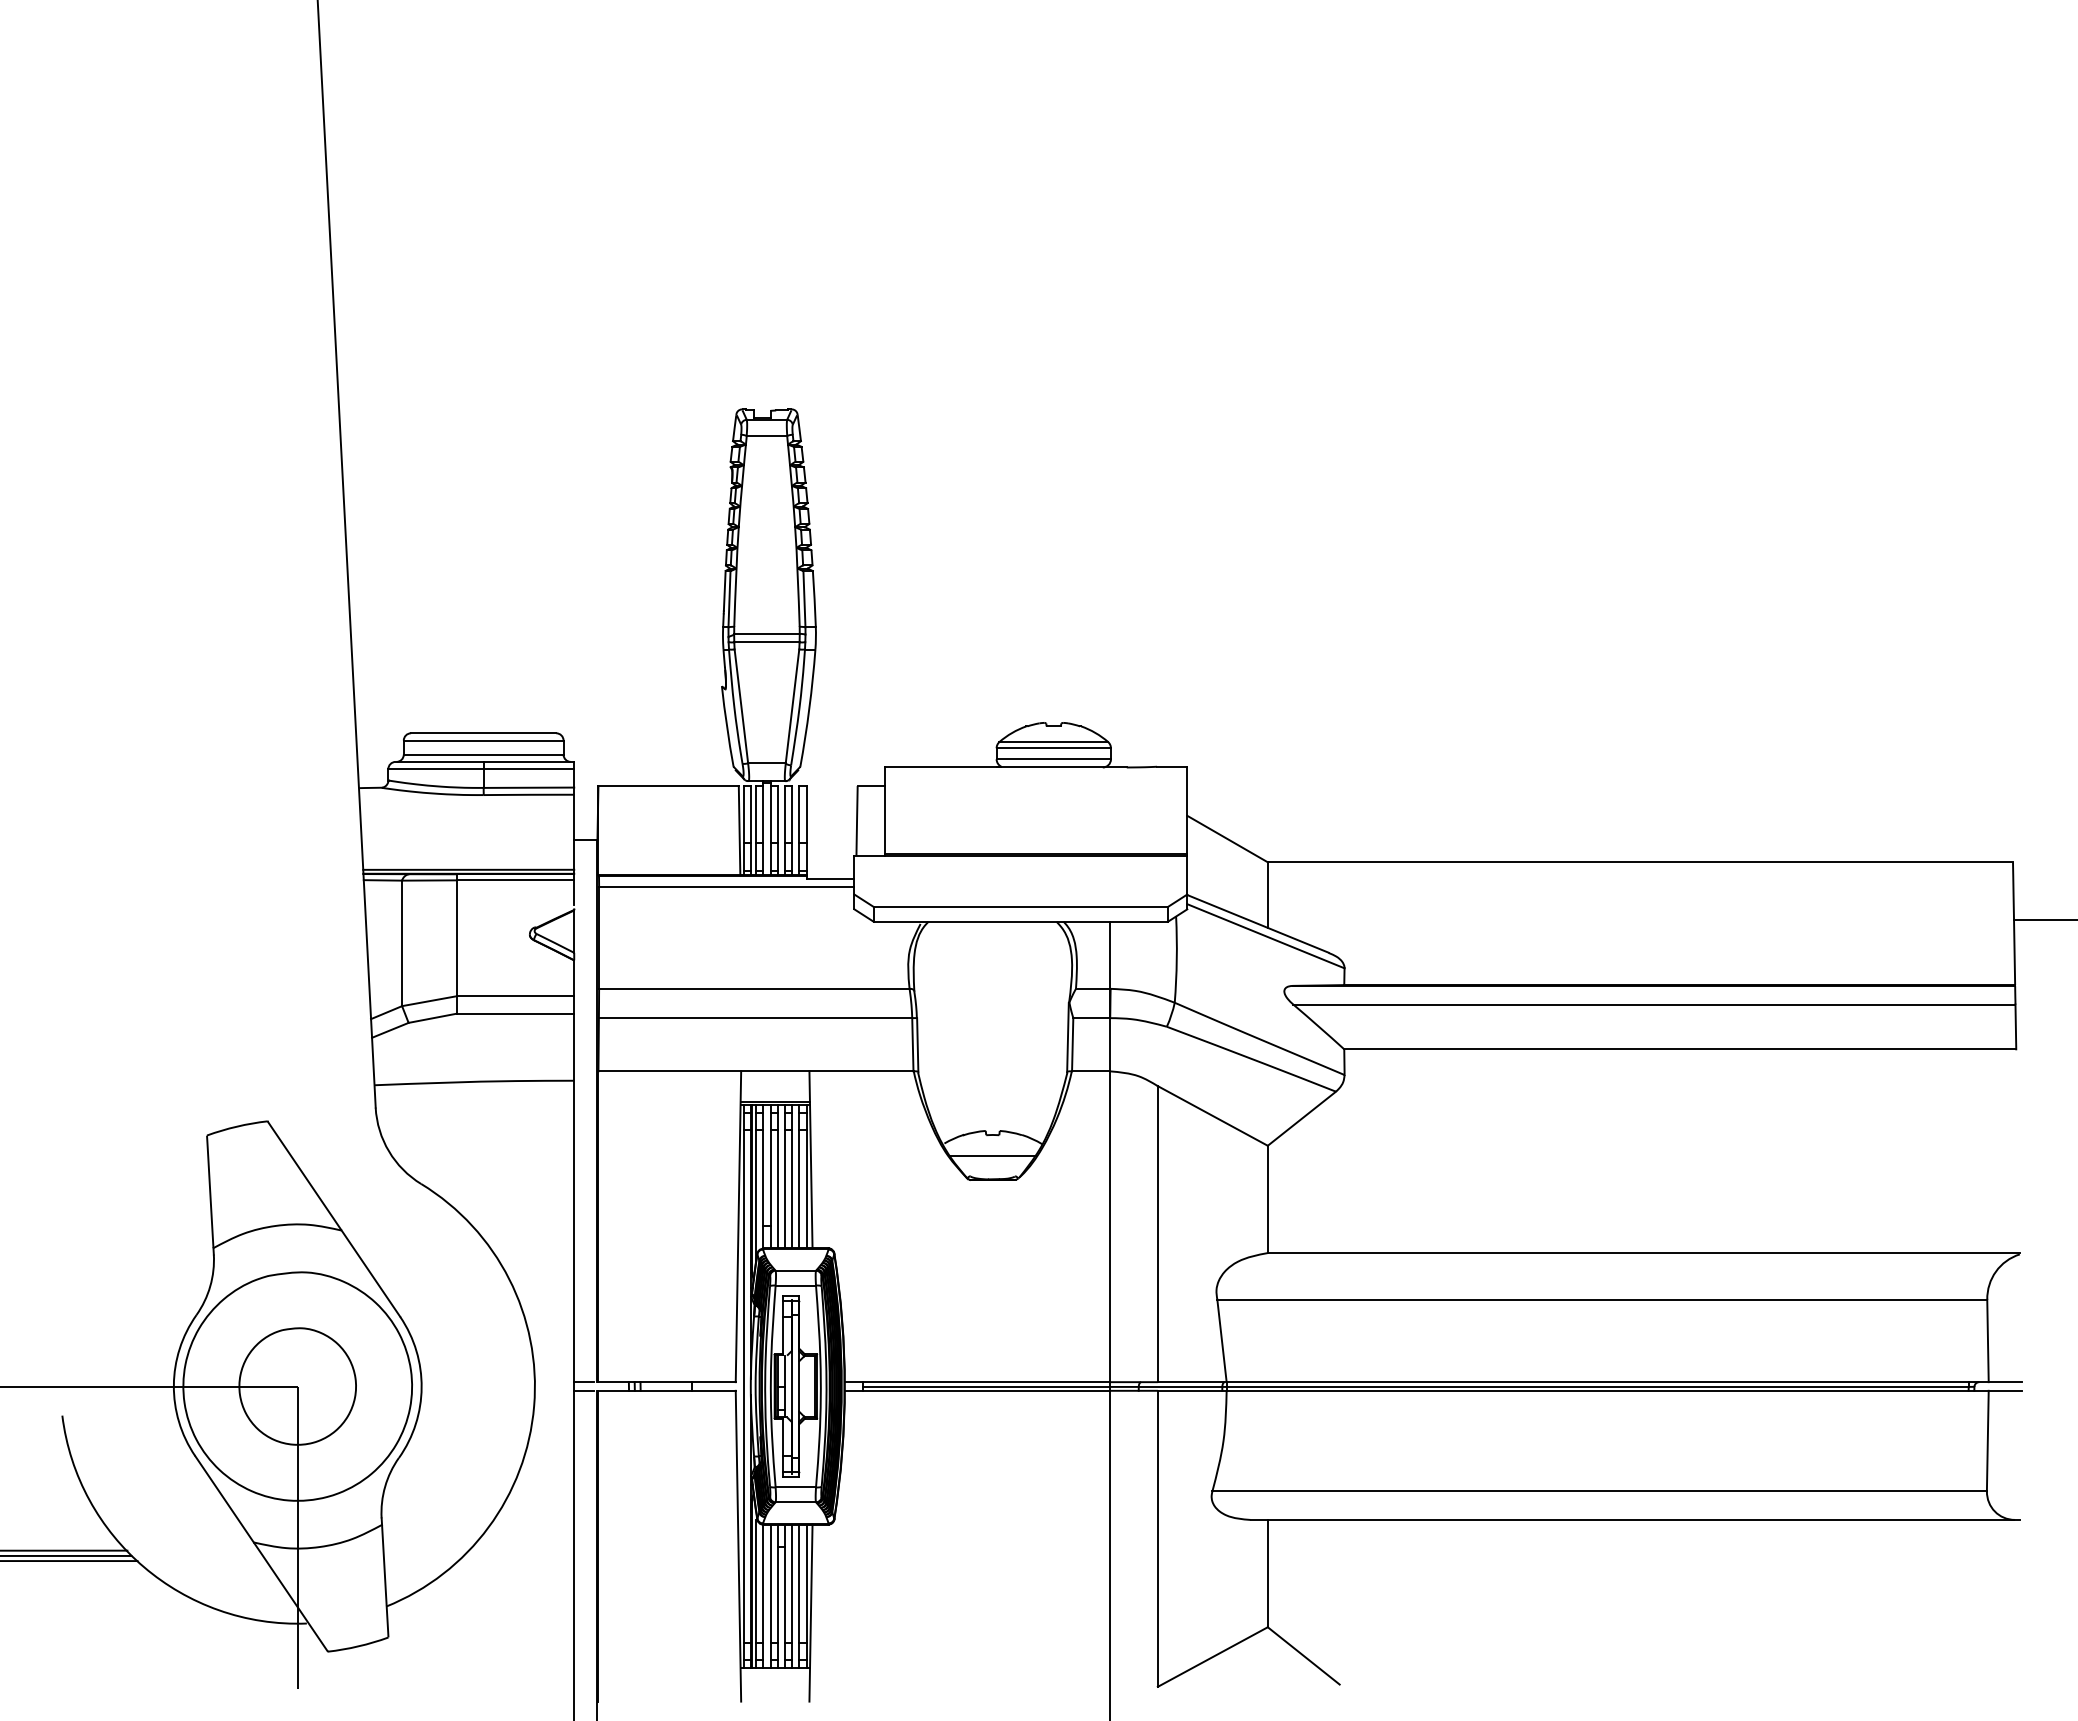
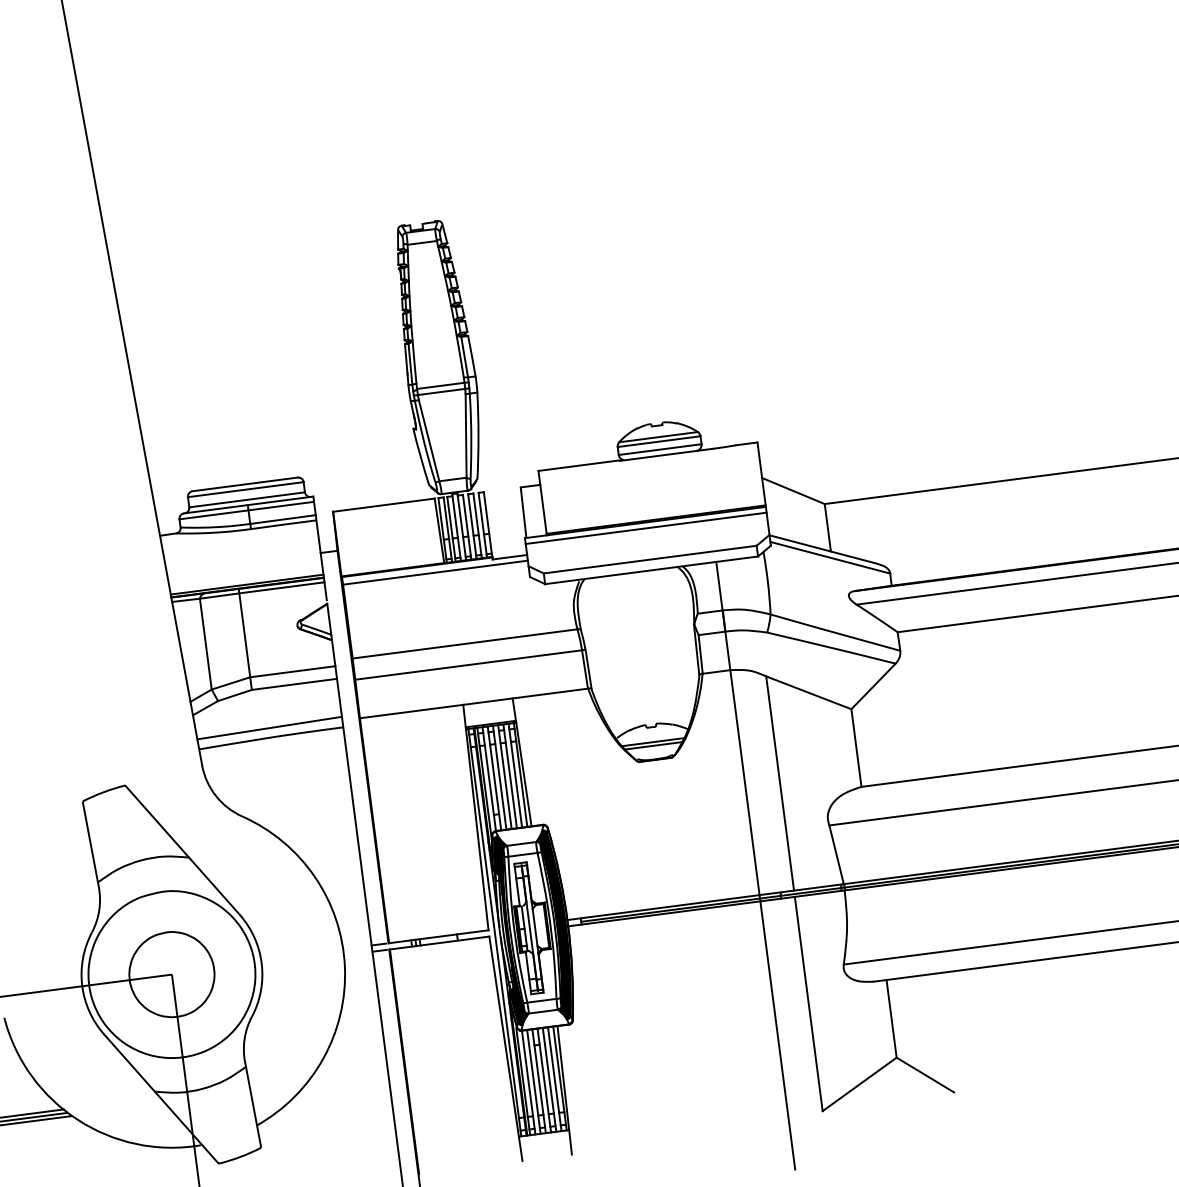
line: (1020, 863) -> (645, 528), added
line: (473, 1068) -> (269, 727), added
line: (992, 1160) -> (653, 745), added

